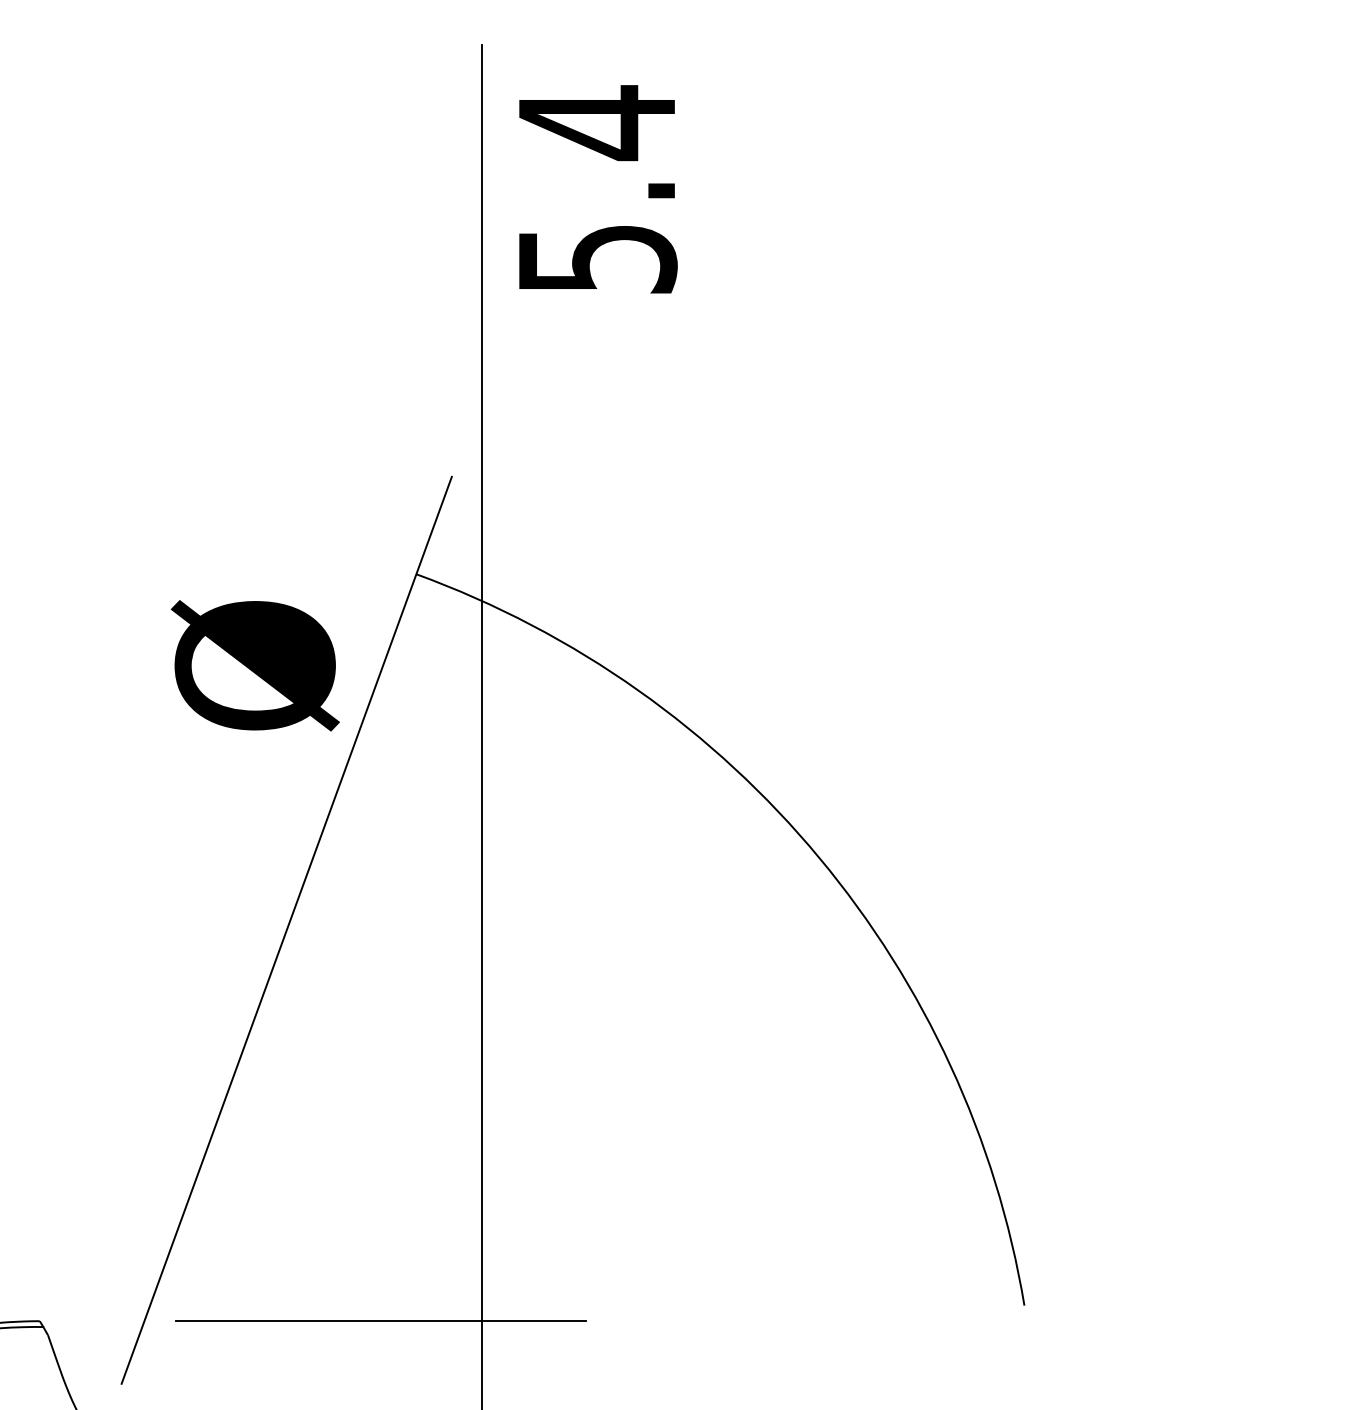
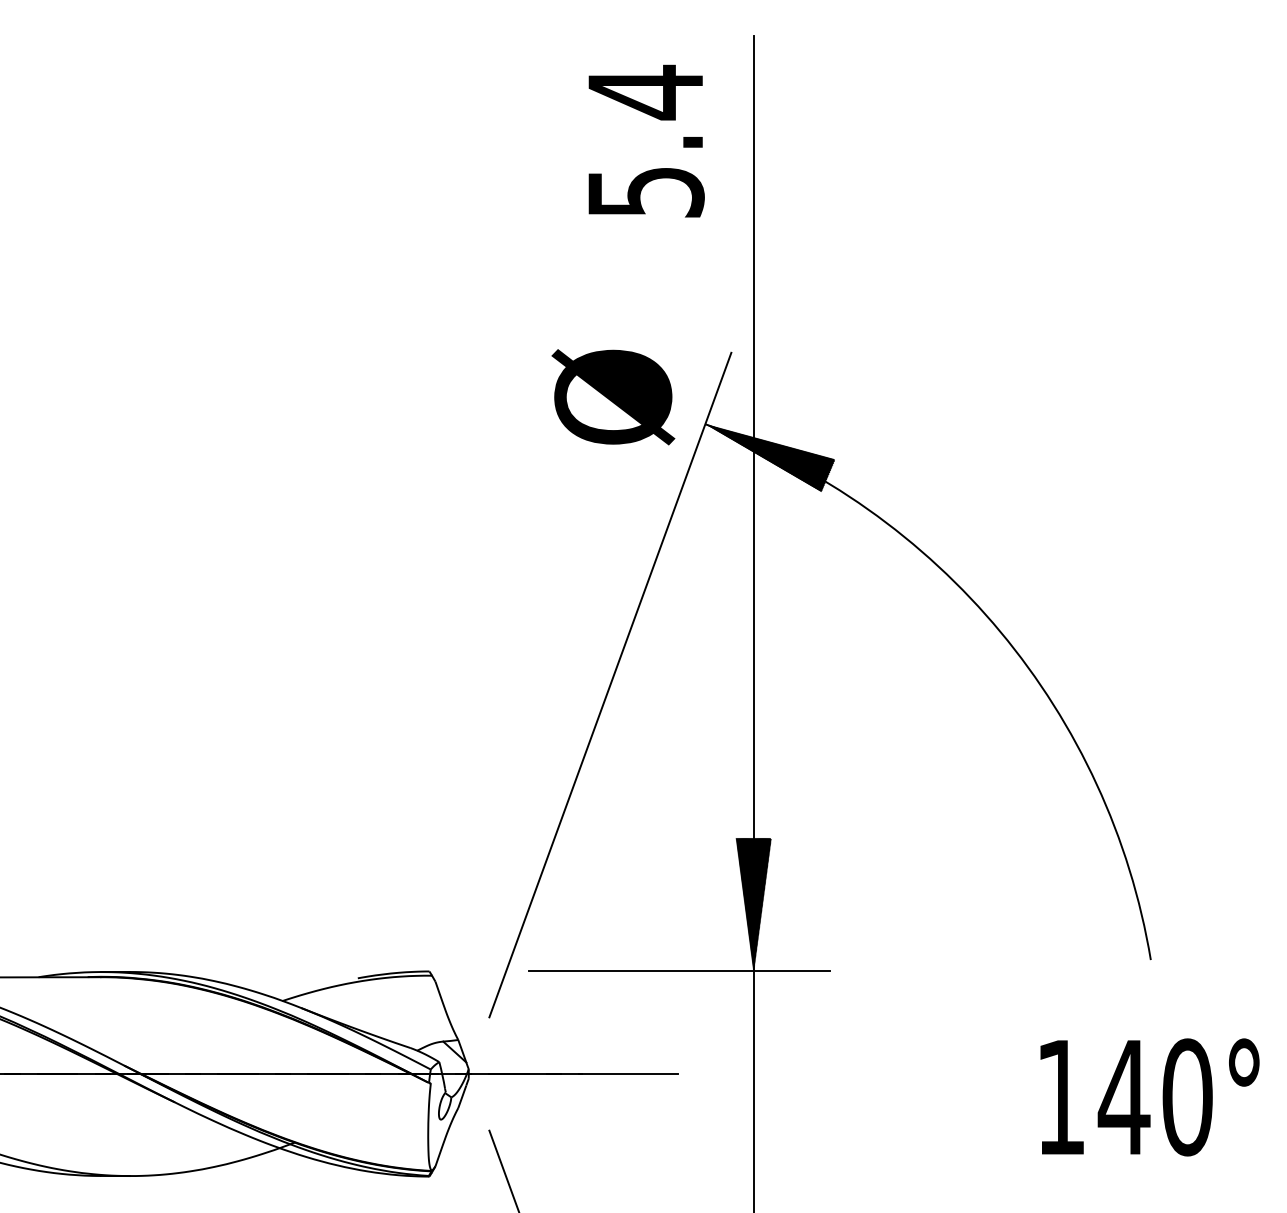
text: (598, 188) -> (646, 140), moved
hatch: (503, 619) -> (769, 457), added
text: (255, 666) -> (613, 397), moved
hatch: (482, 1229) -> (753, 904), added

